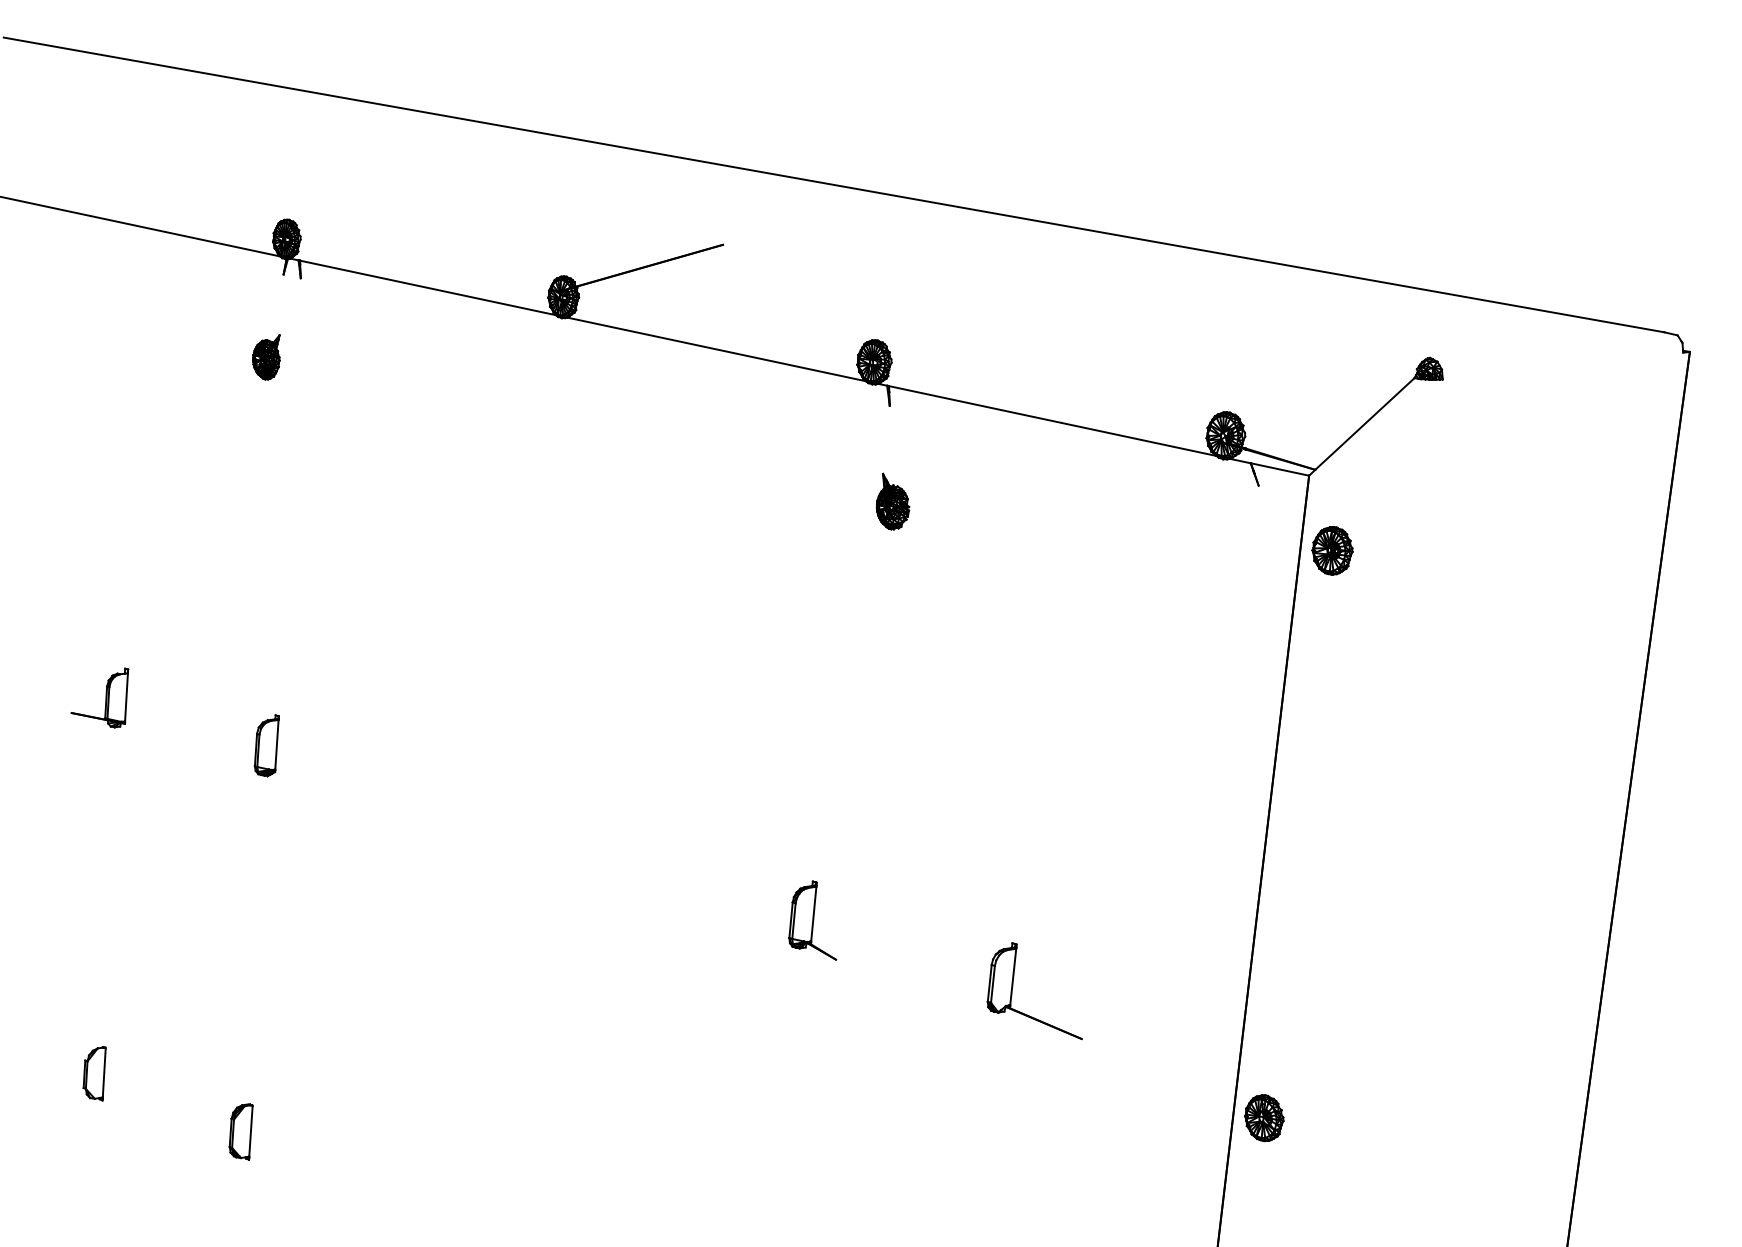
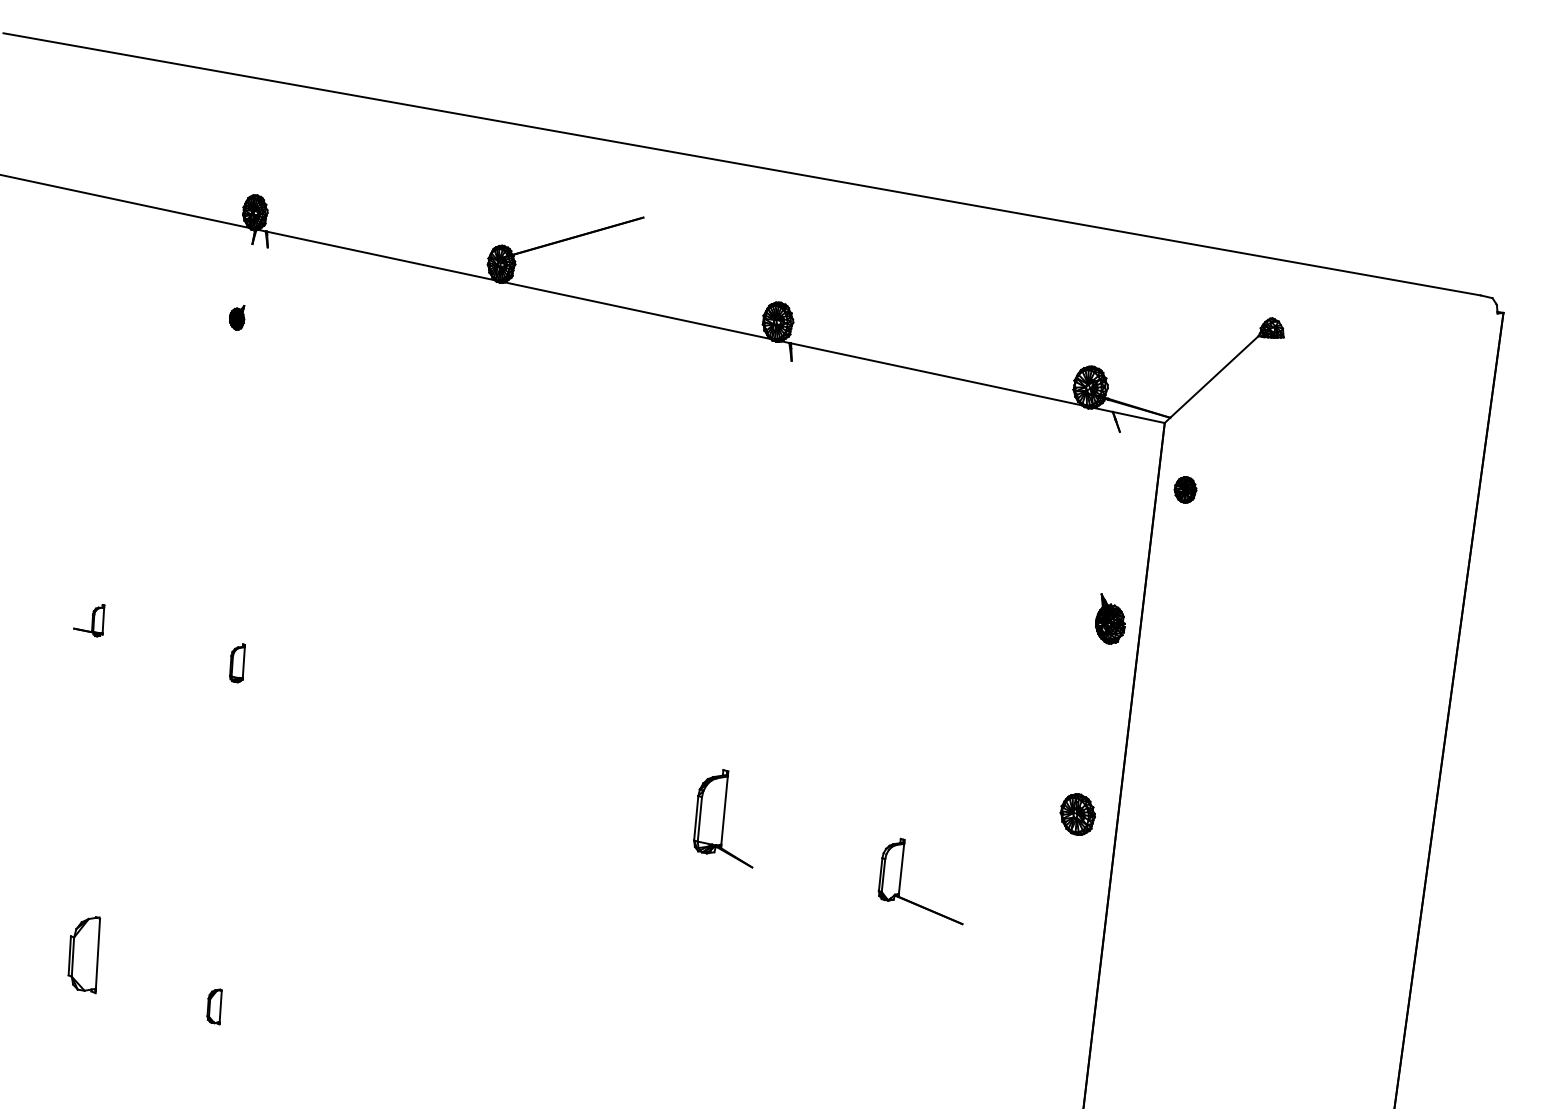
part: (265, 357) -> (236, 317), size x0.6
part: (892, 502) -> (1110, 619), moved
part: (1332, 550) -> (1185, 489), size x0.6
part: (100, 697) -> (89, 620), size x0.6
part: (266, 746) -> (237, 663), size x0.7
part: (811, 920) -> (722, 818), size x1.4
part: (94, 1073) -> (84, 954), size x1.6
part: (1263, 1118) -> (1077, 814), moved
part: (240, 1131) -> (214, 1006), size x0.7

